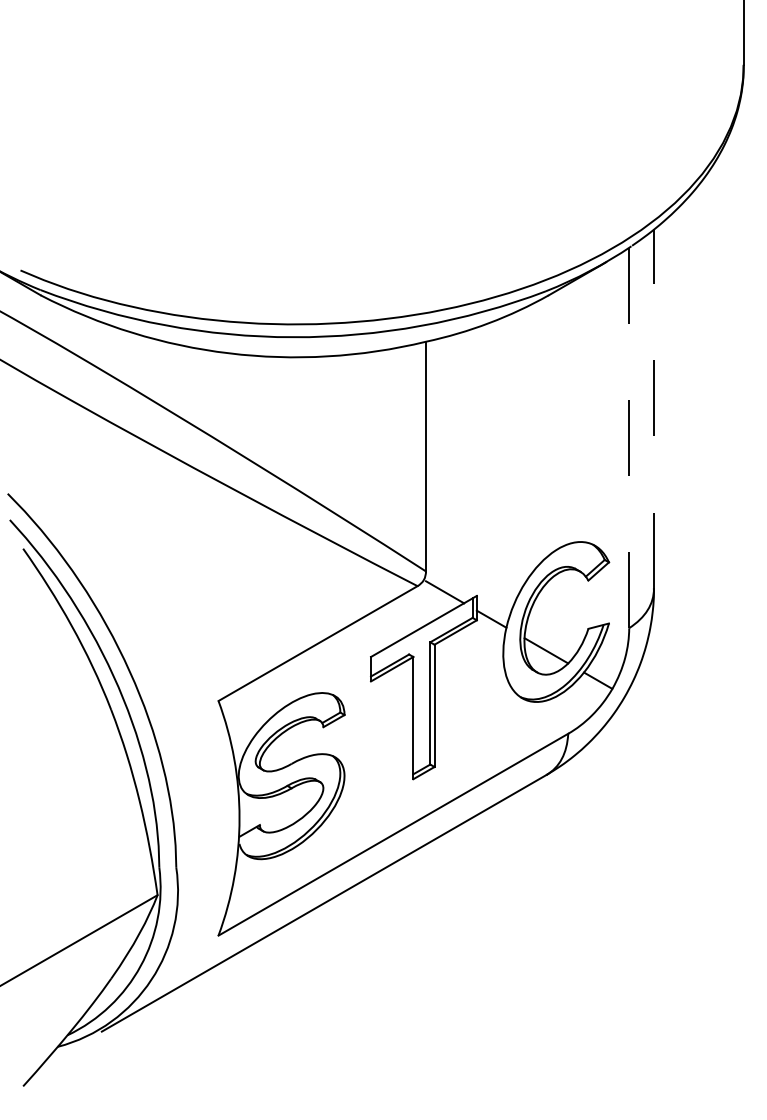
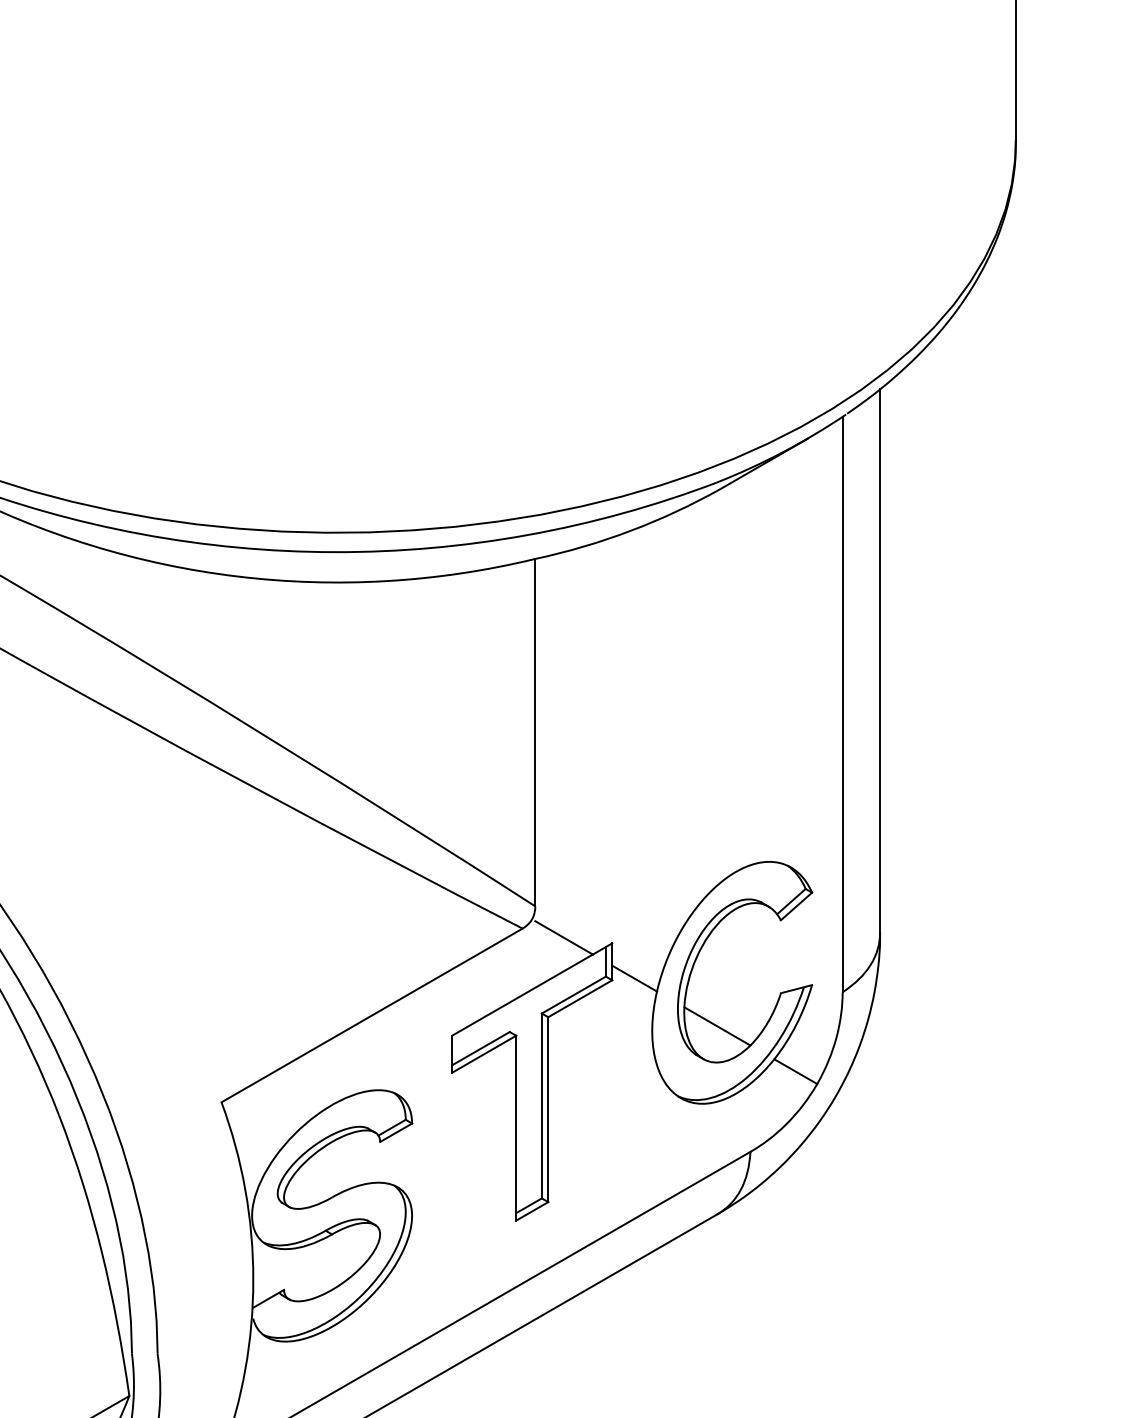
line: (653, 409) -> (879, 661), dashed -> solid
line: (629, 437) -> (843, 703), dashed -> solid

